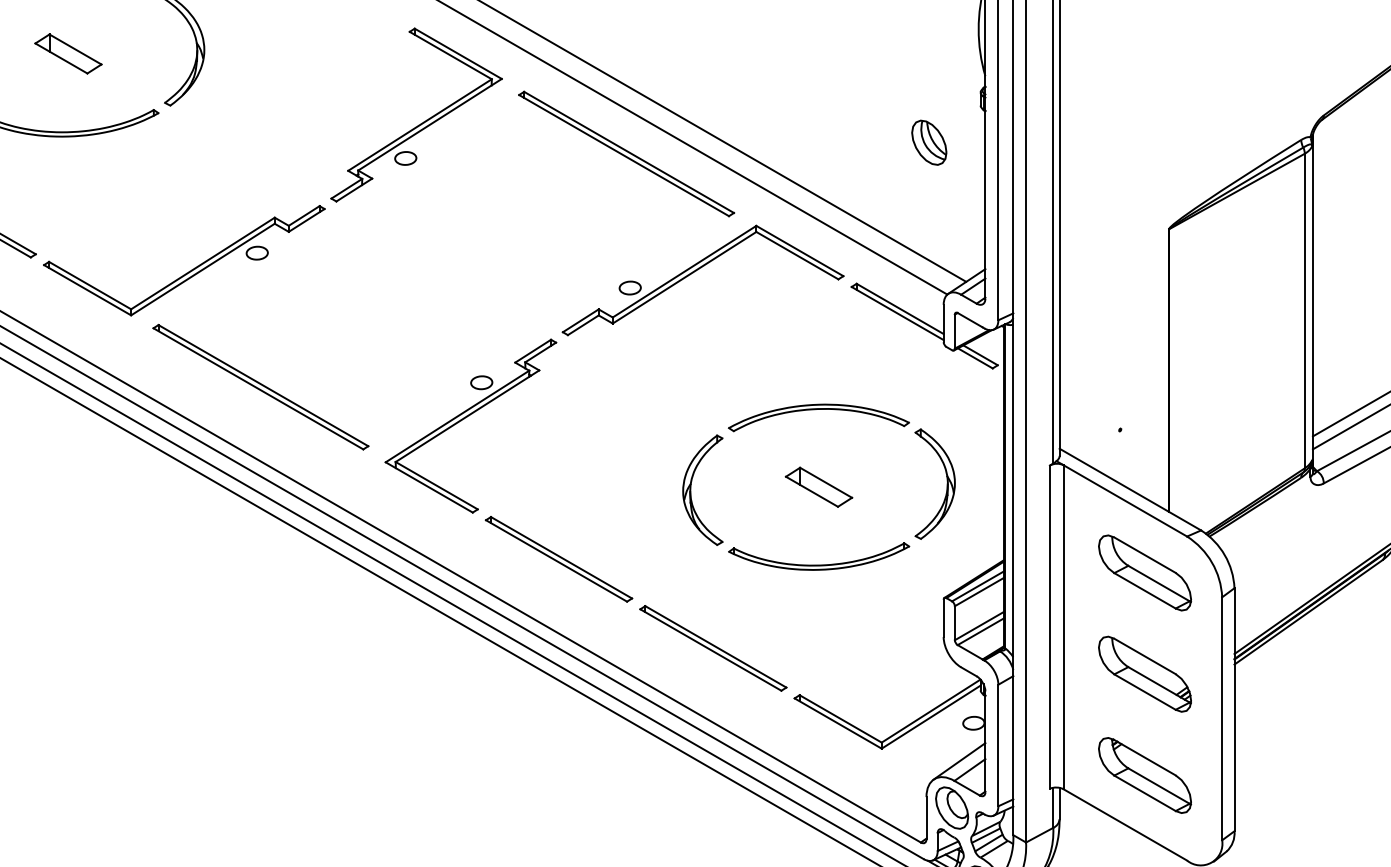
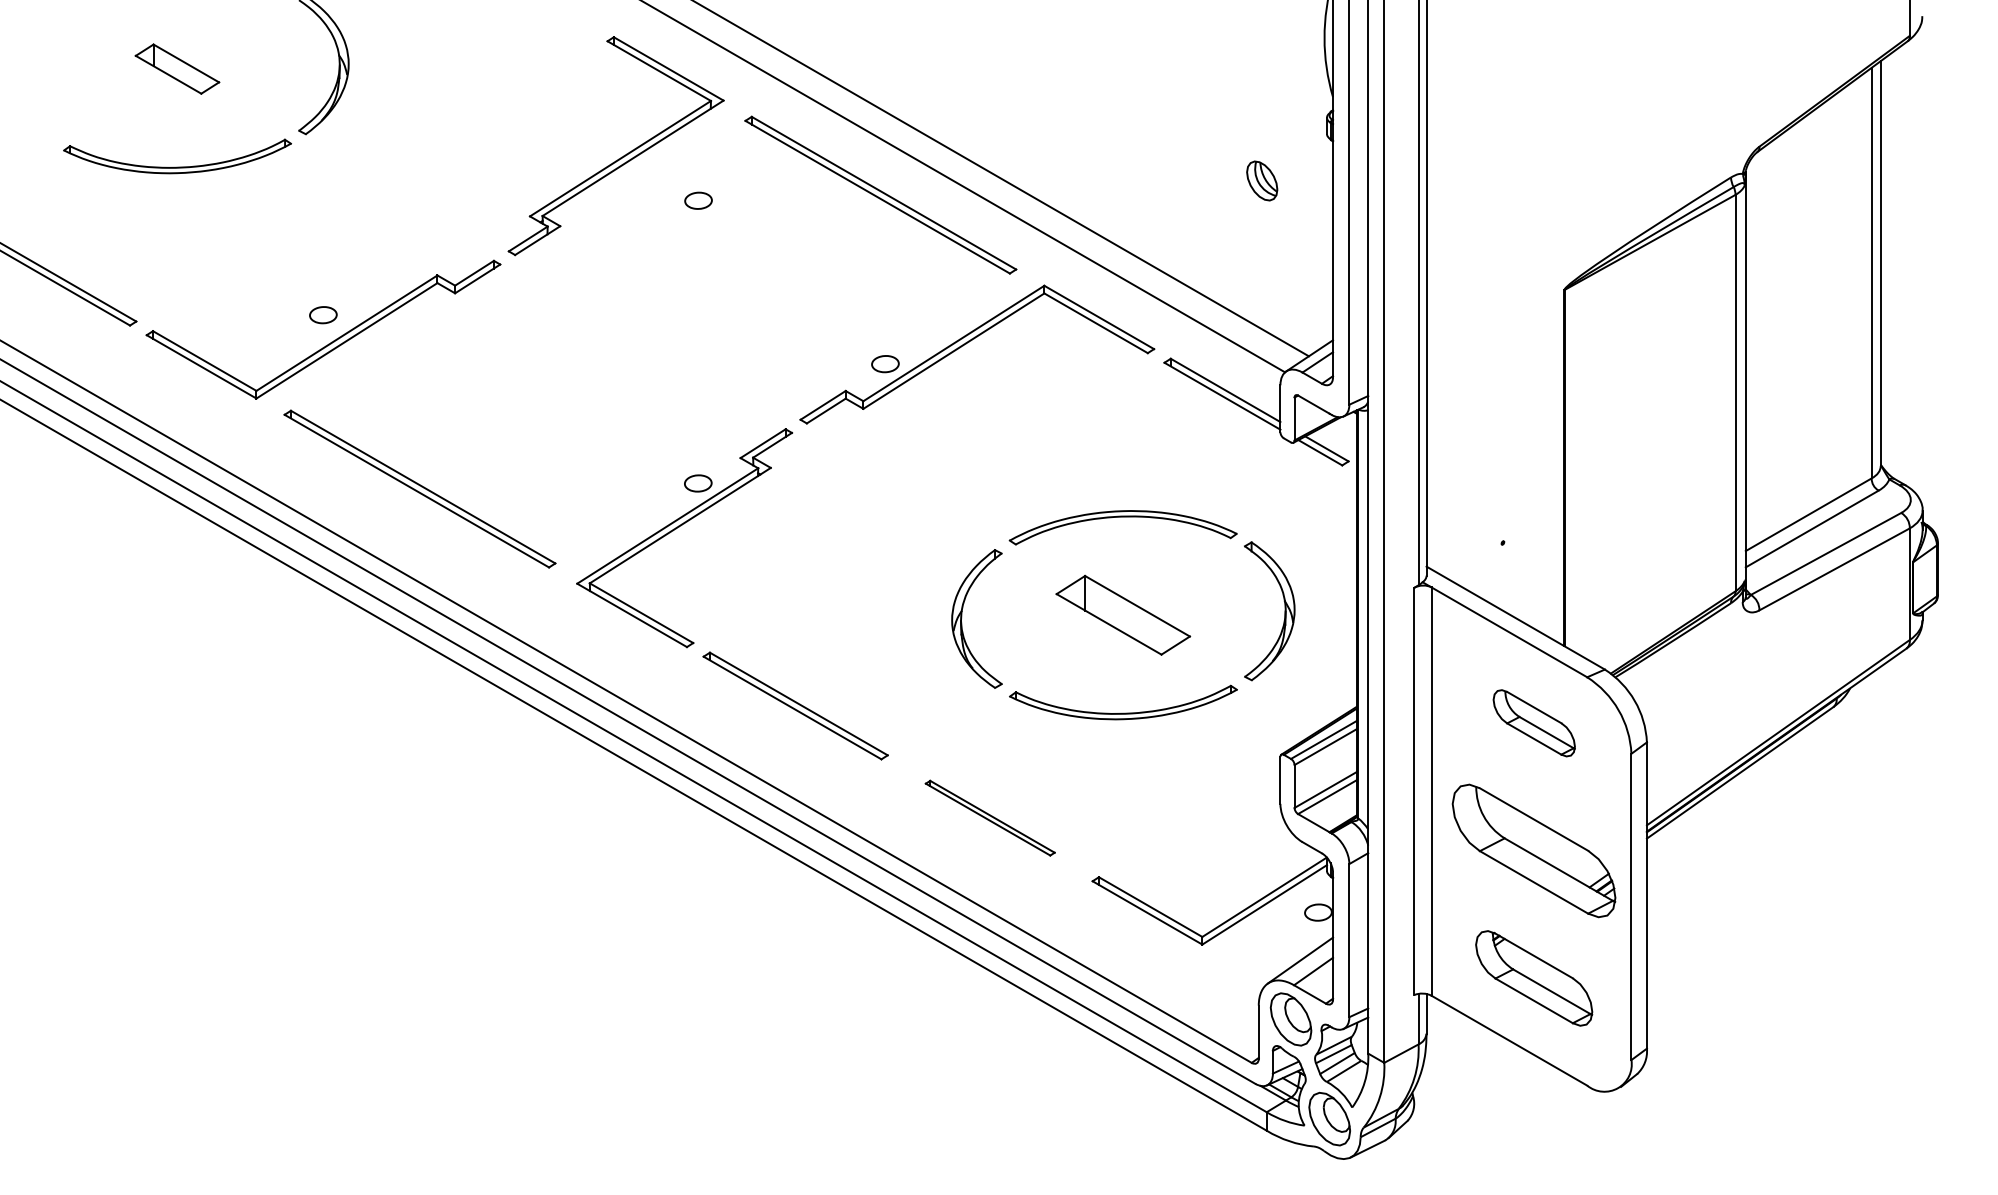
part: (928, 142) -> (1261, 180), size x0.7
part: (405, 158) -> (698, 200), moved
part: (257, 253) -> (323, 315), moved
part: (819, 486) -> (1123, 614), size x1.6
part: (1145, 573) -> (1534, 723), size x0.7
part: (713, 647) -> (990, 817), size x0.7
part: (1145, 674) -> (1534, 850), size x1.4

